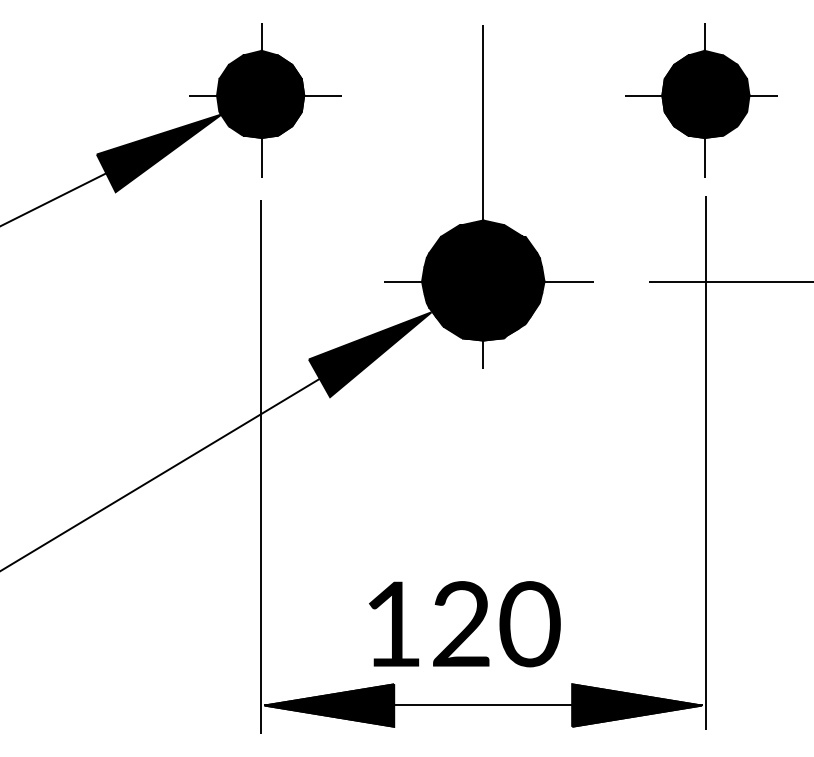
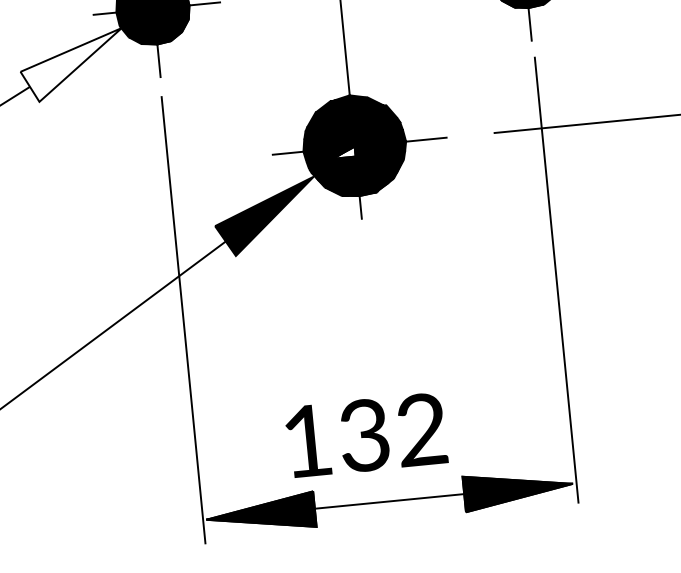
fill: (158, 153) -> (72, 65), removed
fill: (469, 287) -> (343, 152), removed
text: (496, 624) -> (394, 432), 120 -> 132

